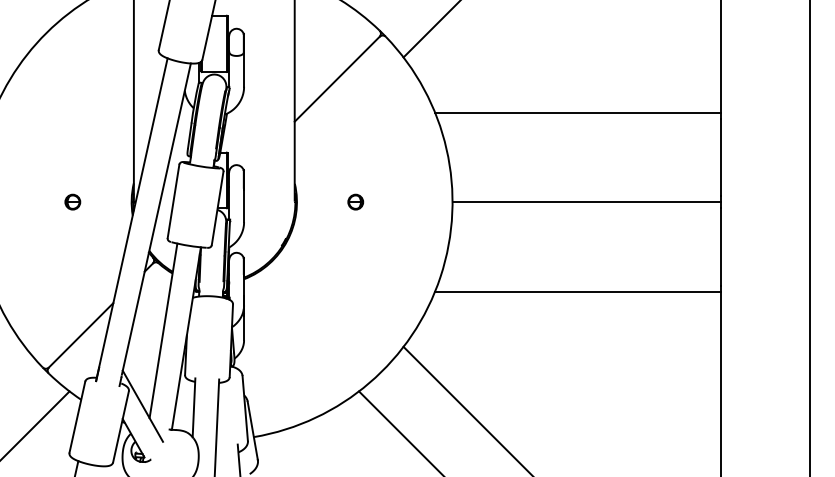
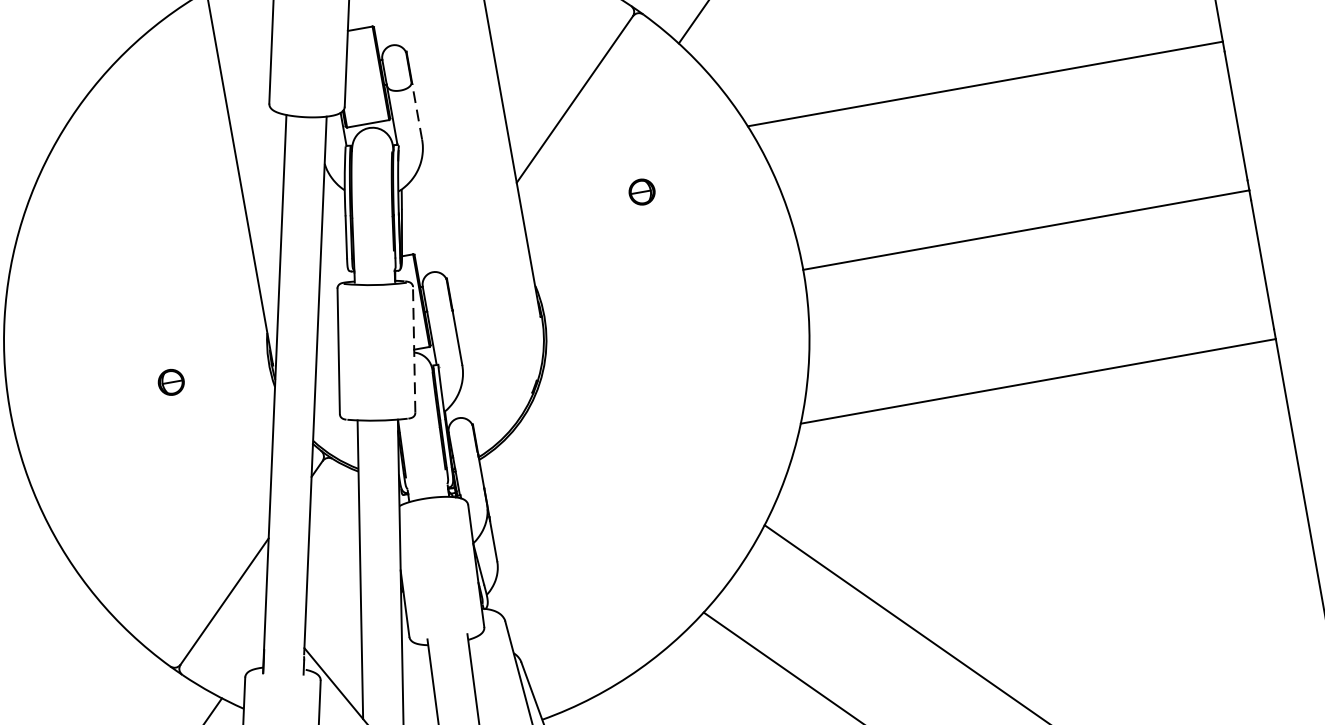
line: (244, 70) -> (417, 112), solid -> dashed
part: (355, 201) -> (641, 191), moved
line: (217, 207) -> (413, 348), solid -> dashed

